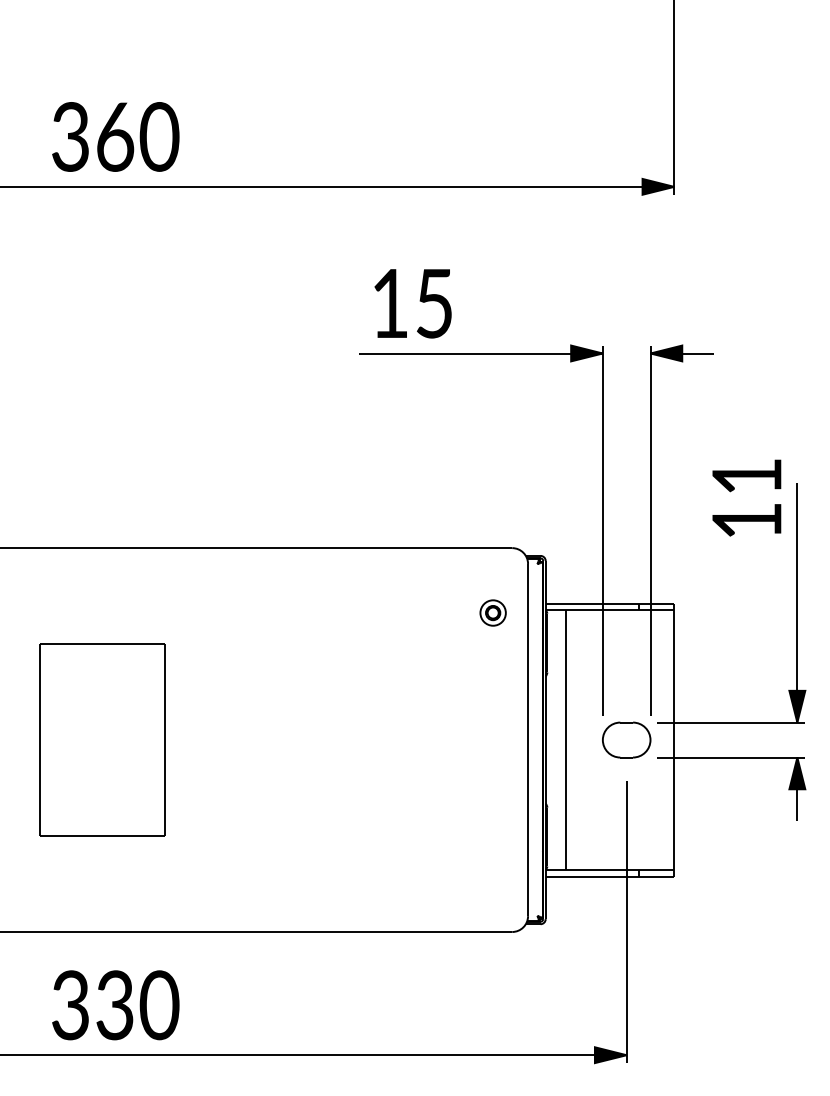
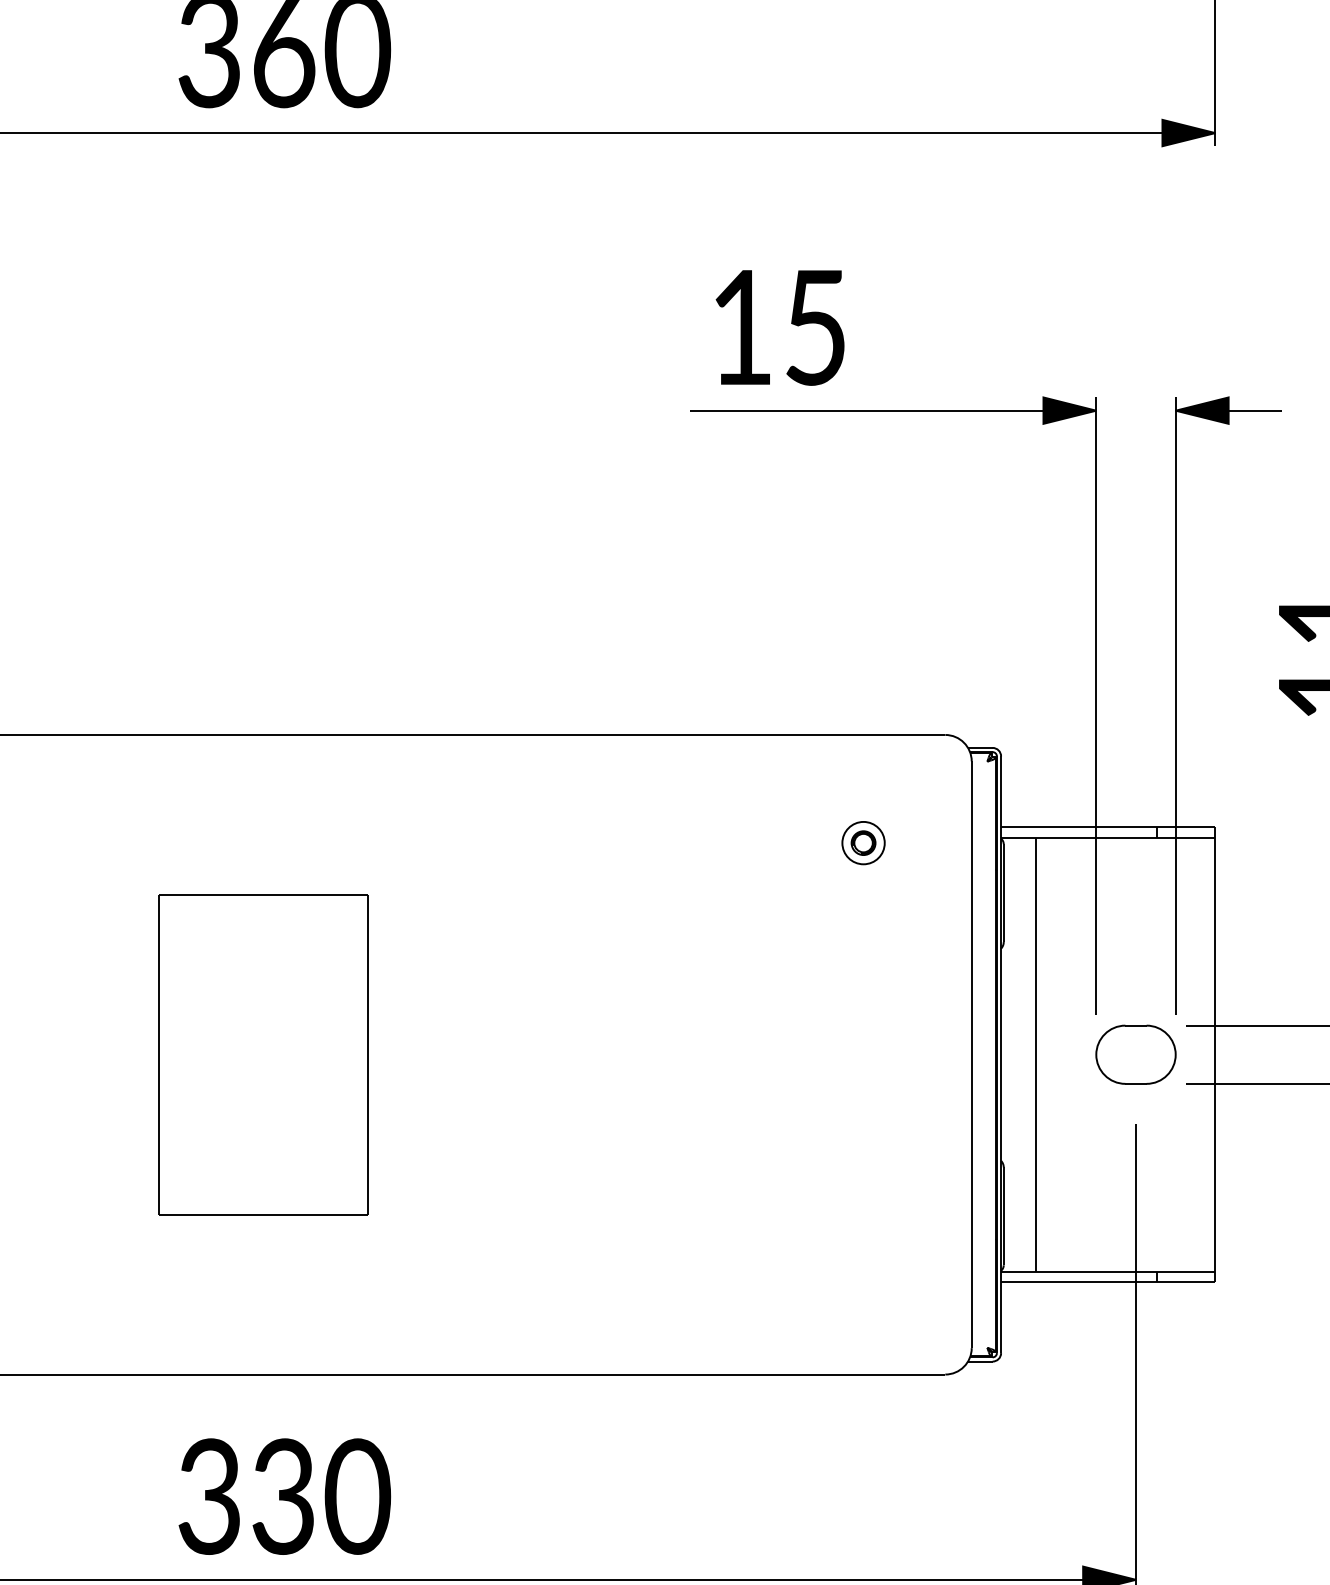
part: (492, 612) -> (862, 842), moved

